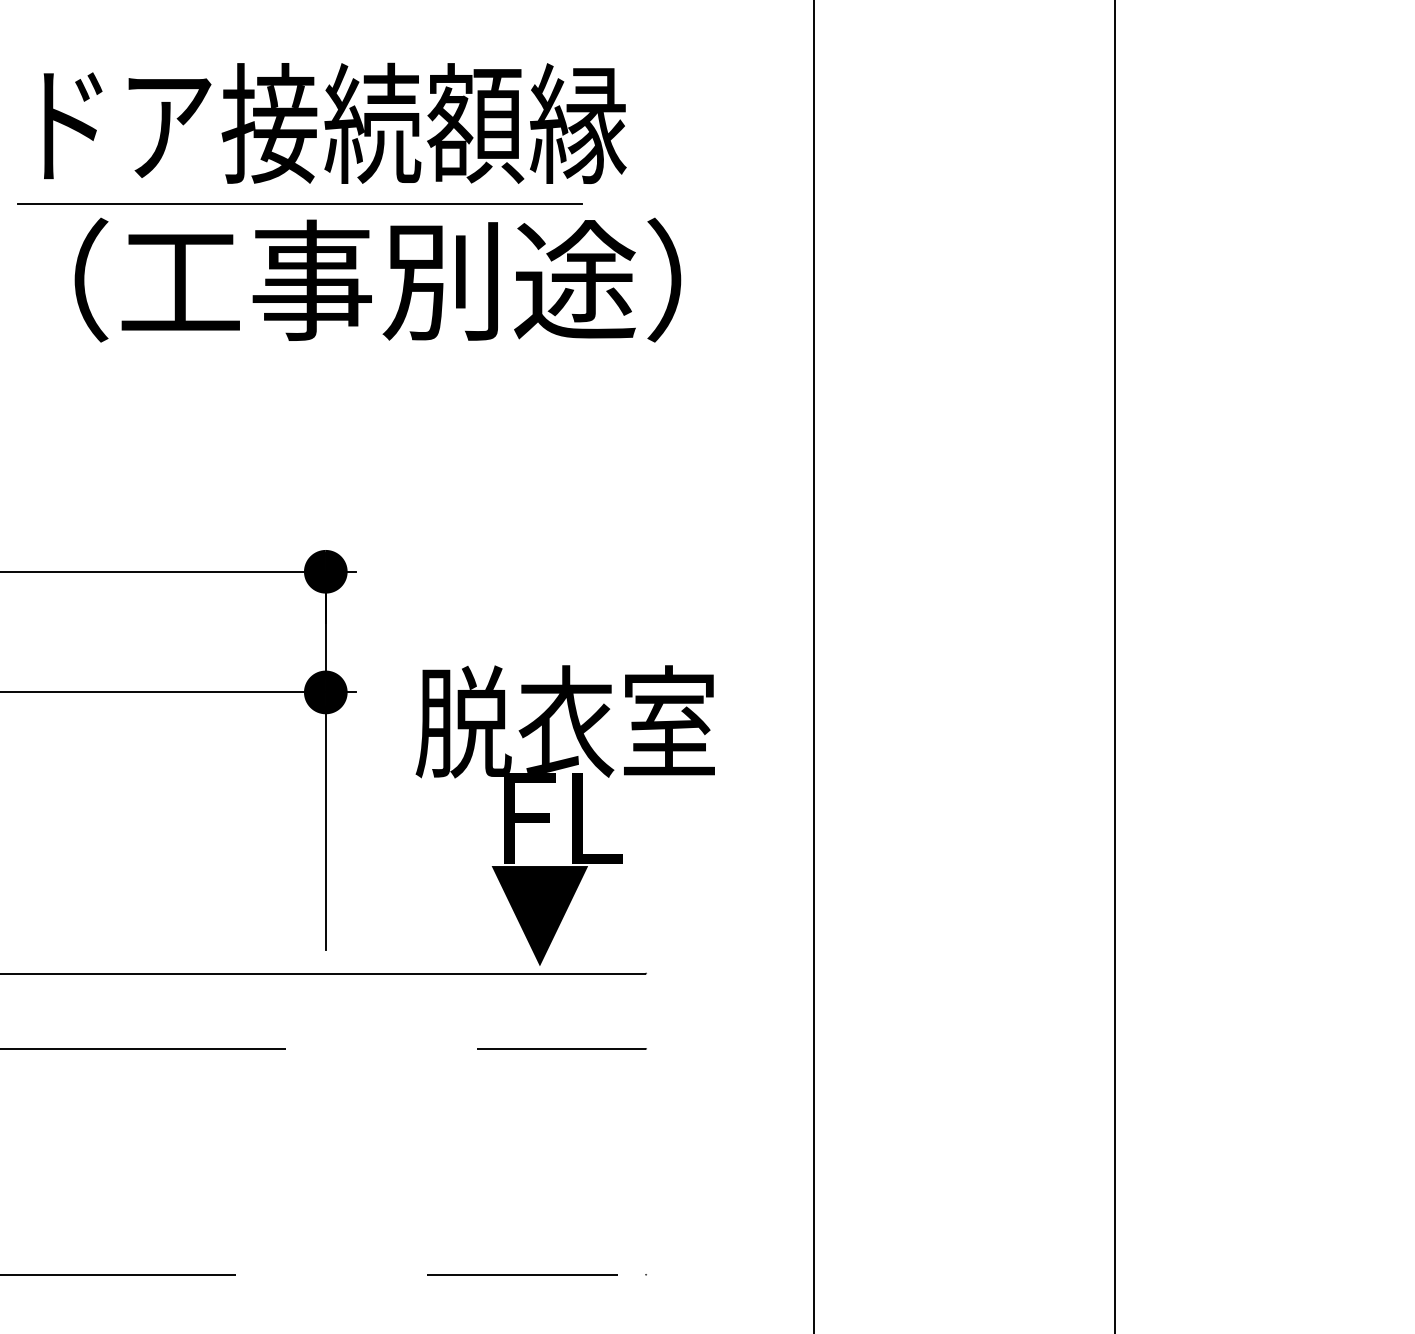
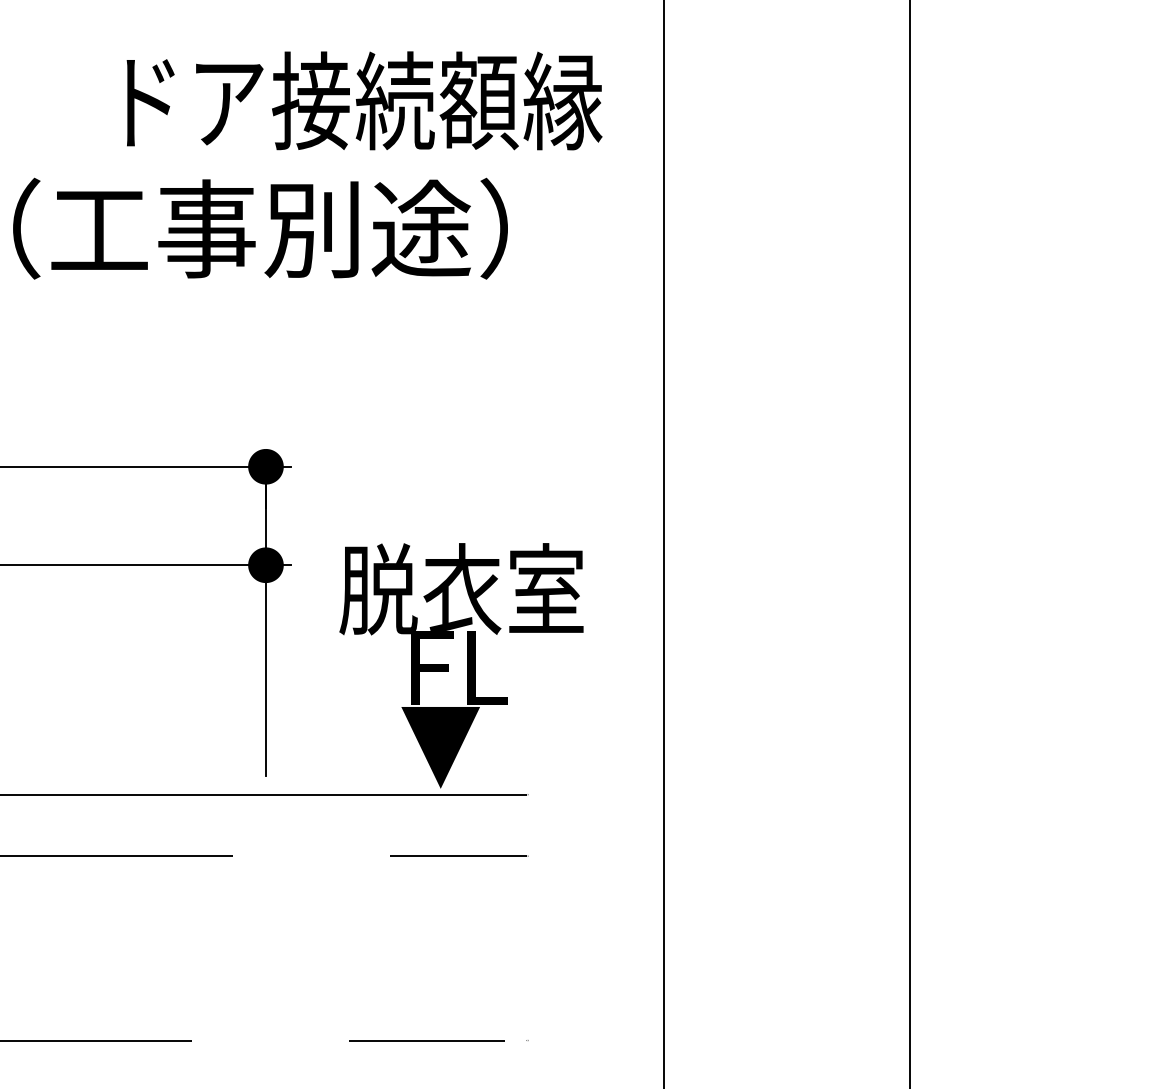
text: (335, 123) -> (364, 100), moved
line: (299, 203) -> (244, 166), removed
text: (377, 279) -> (260, 228), moved

